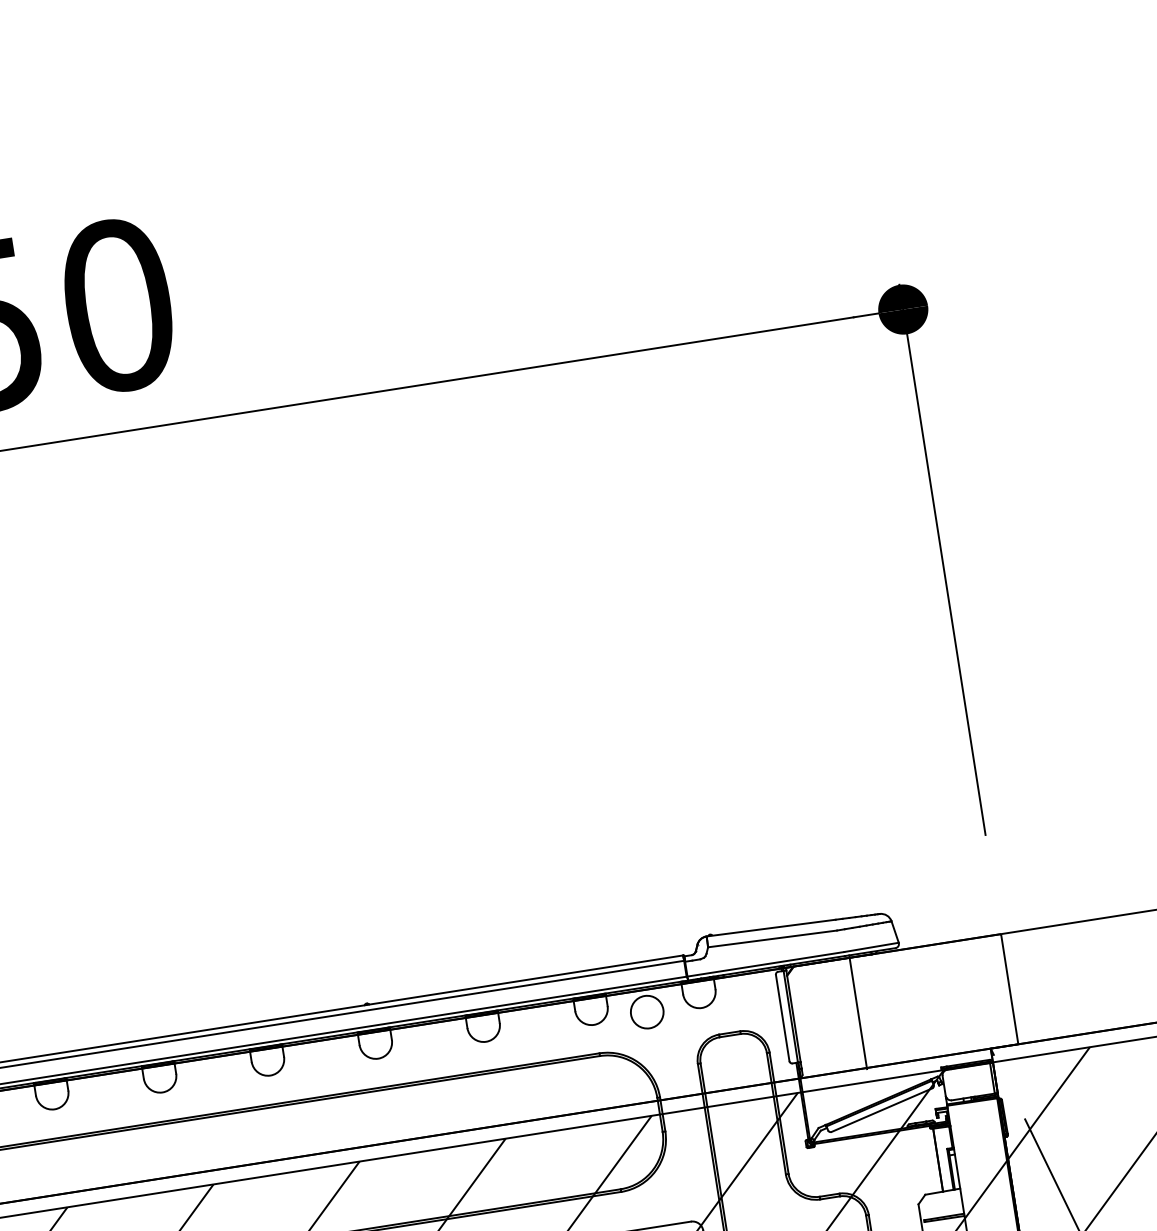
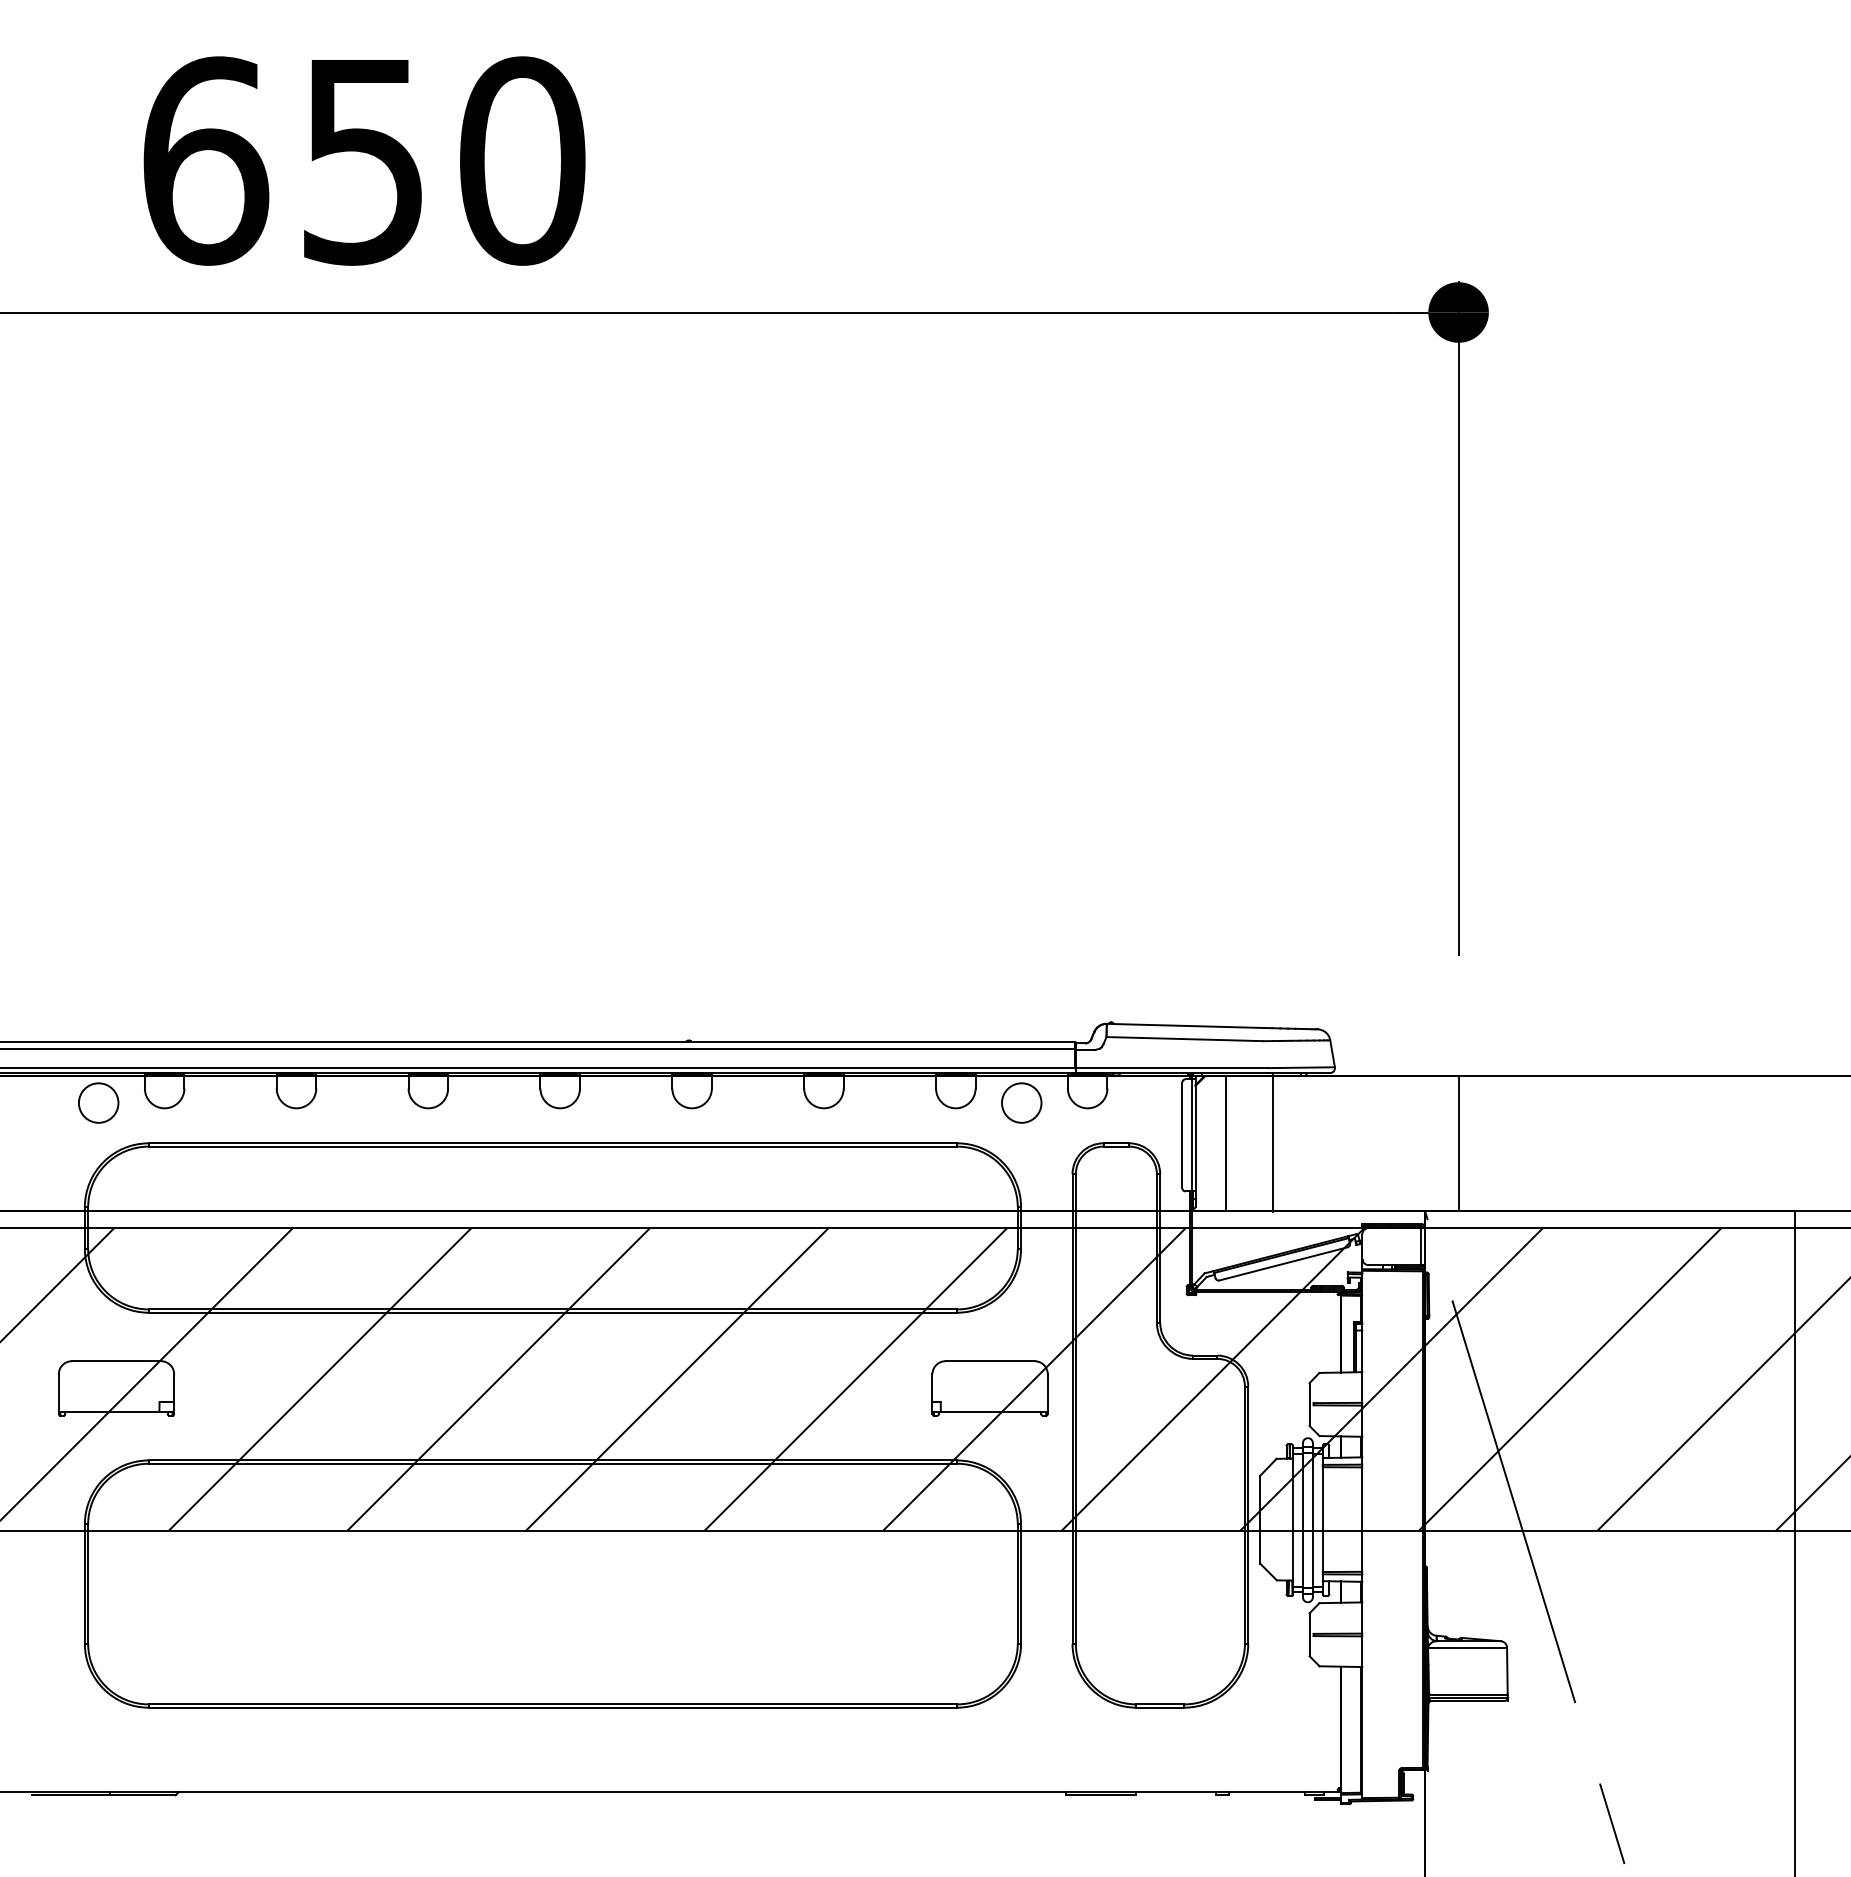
line: (819, 1019) -> (1226, 1143), added

